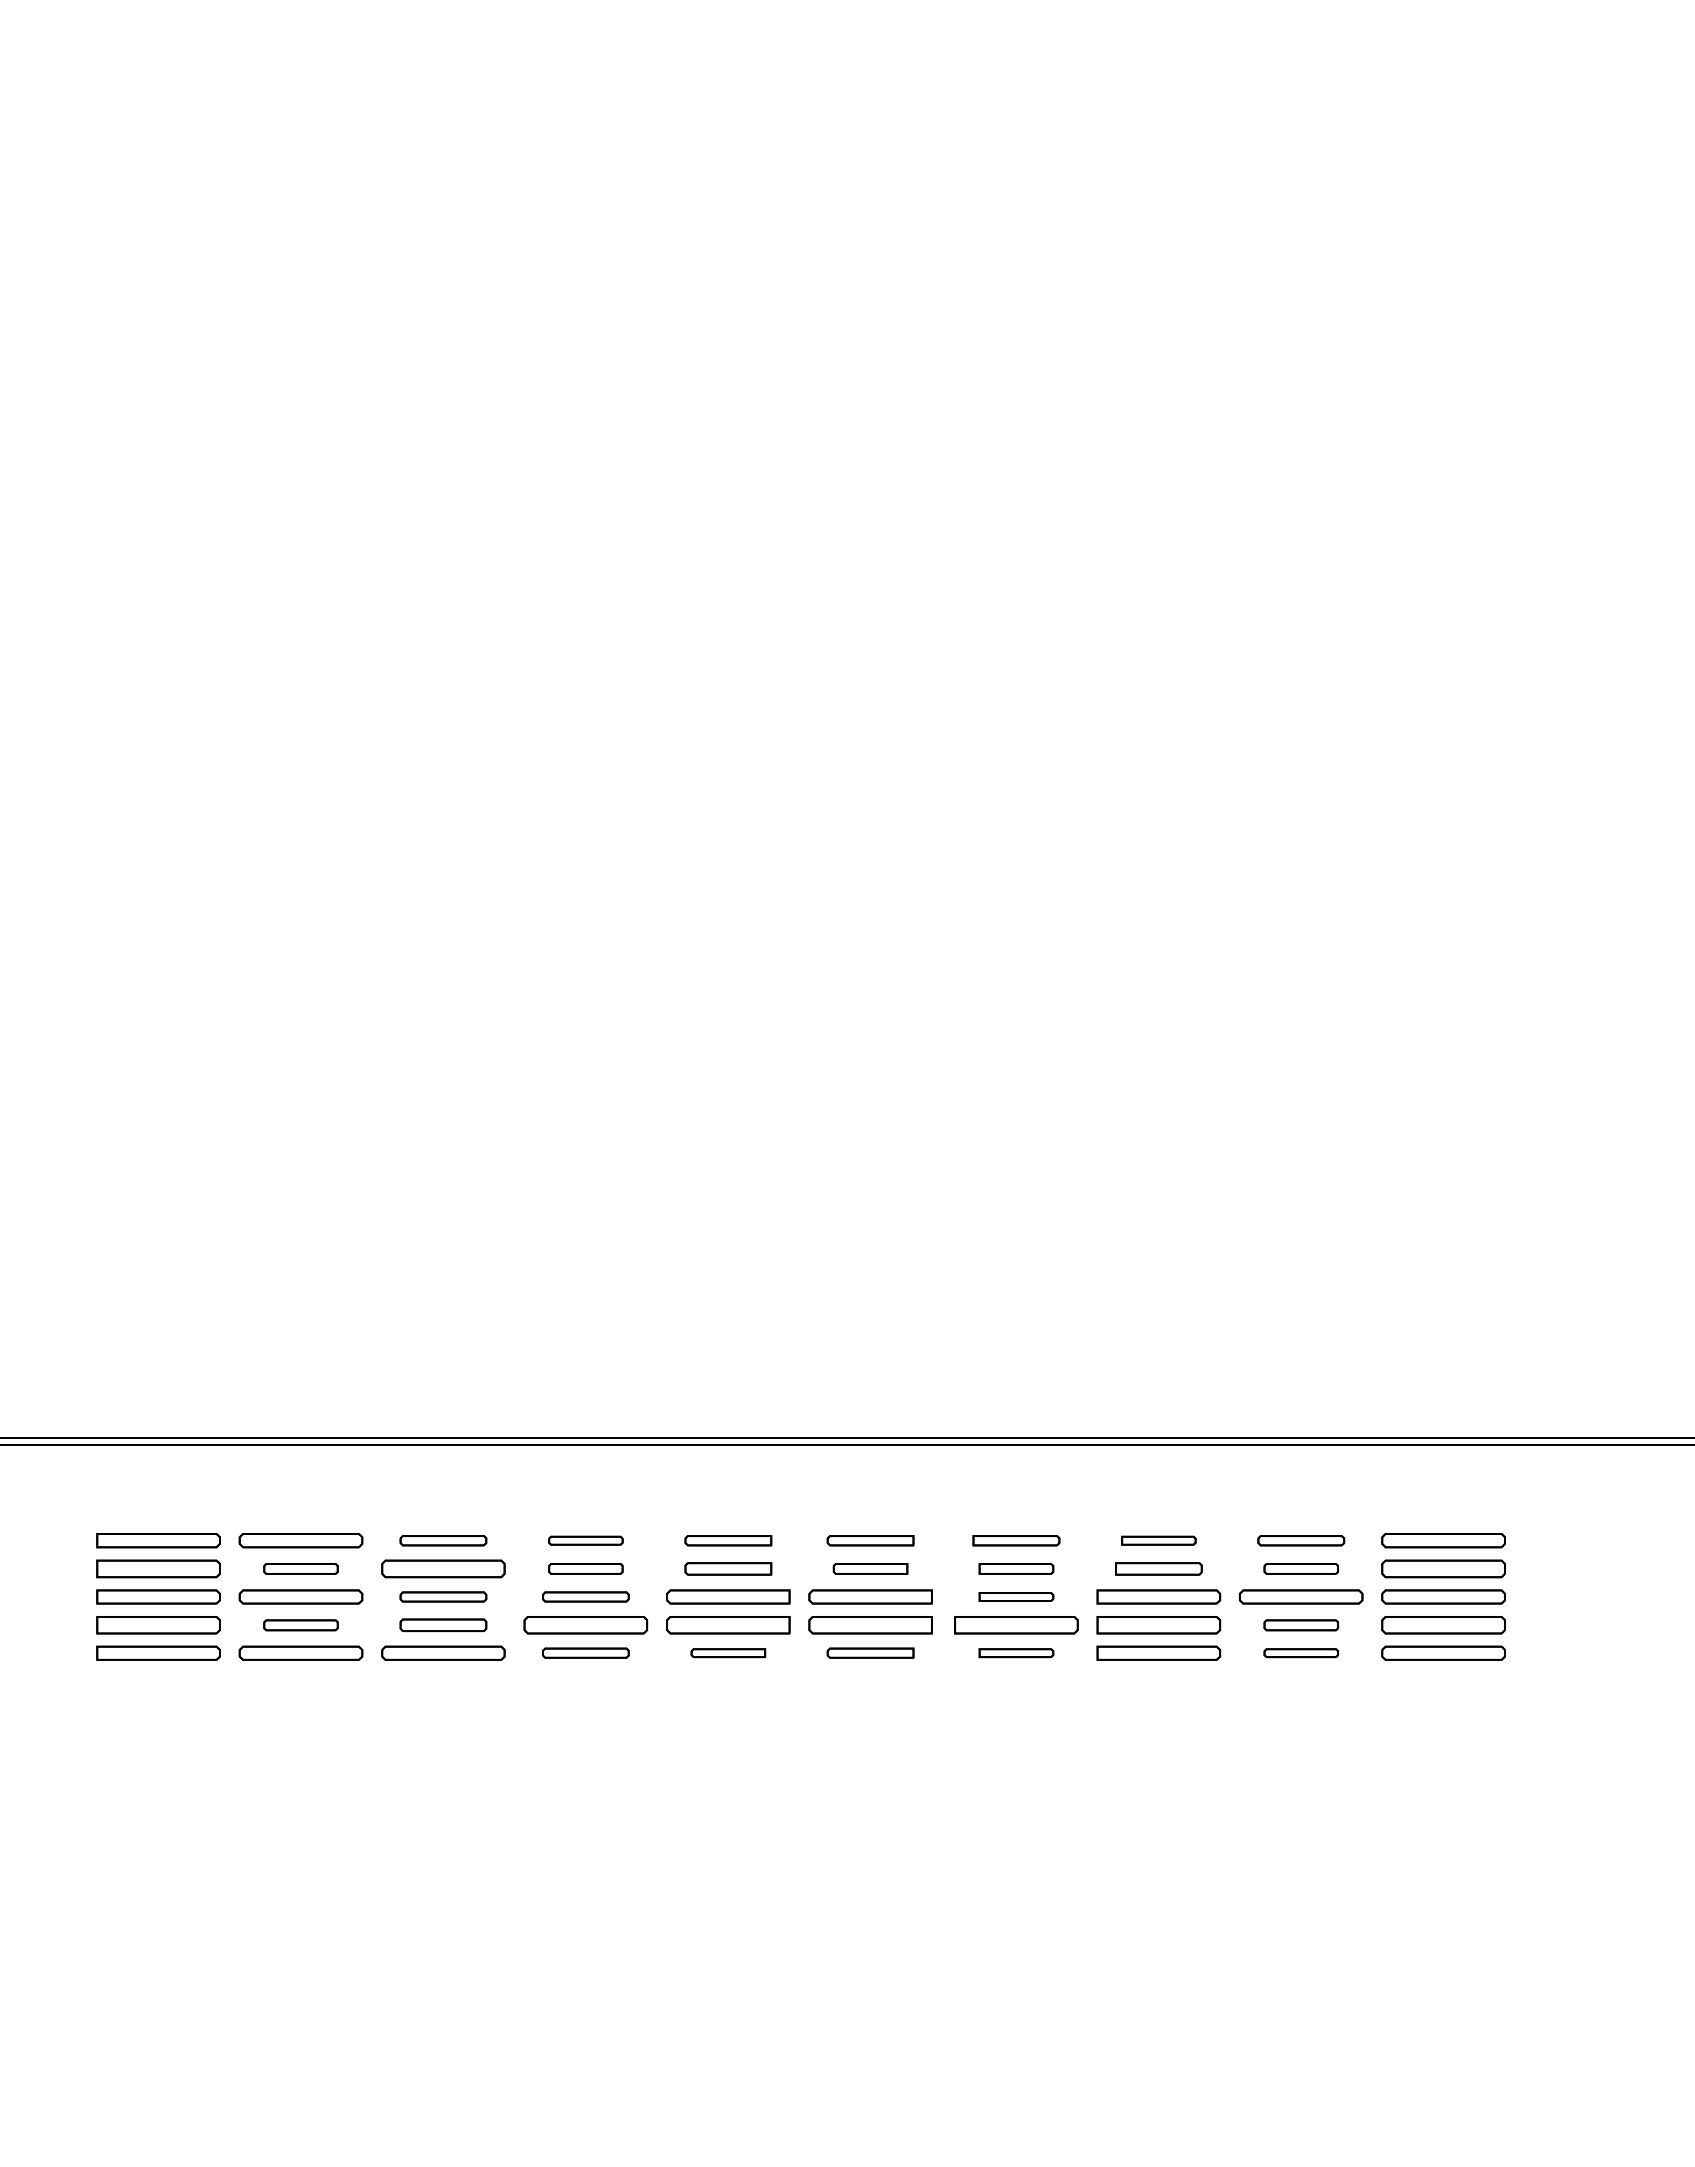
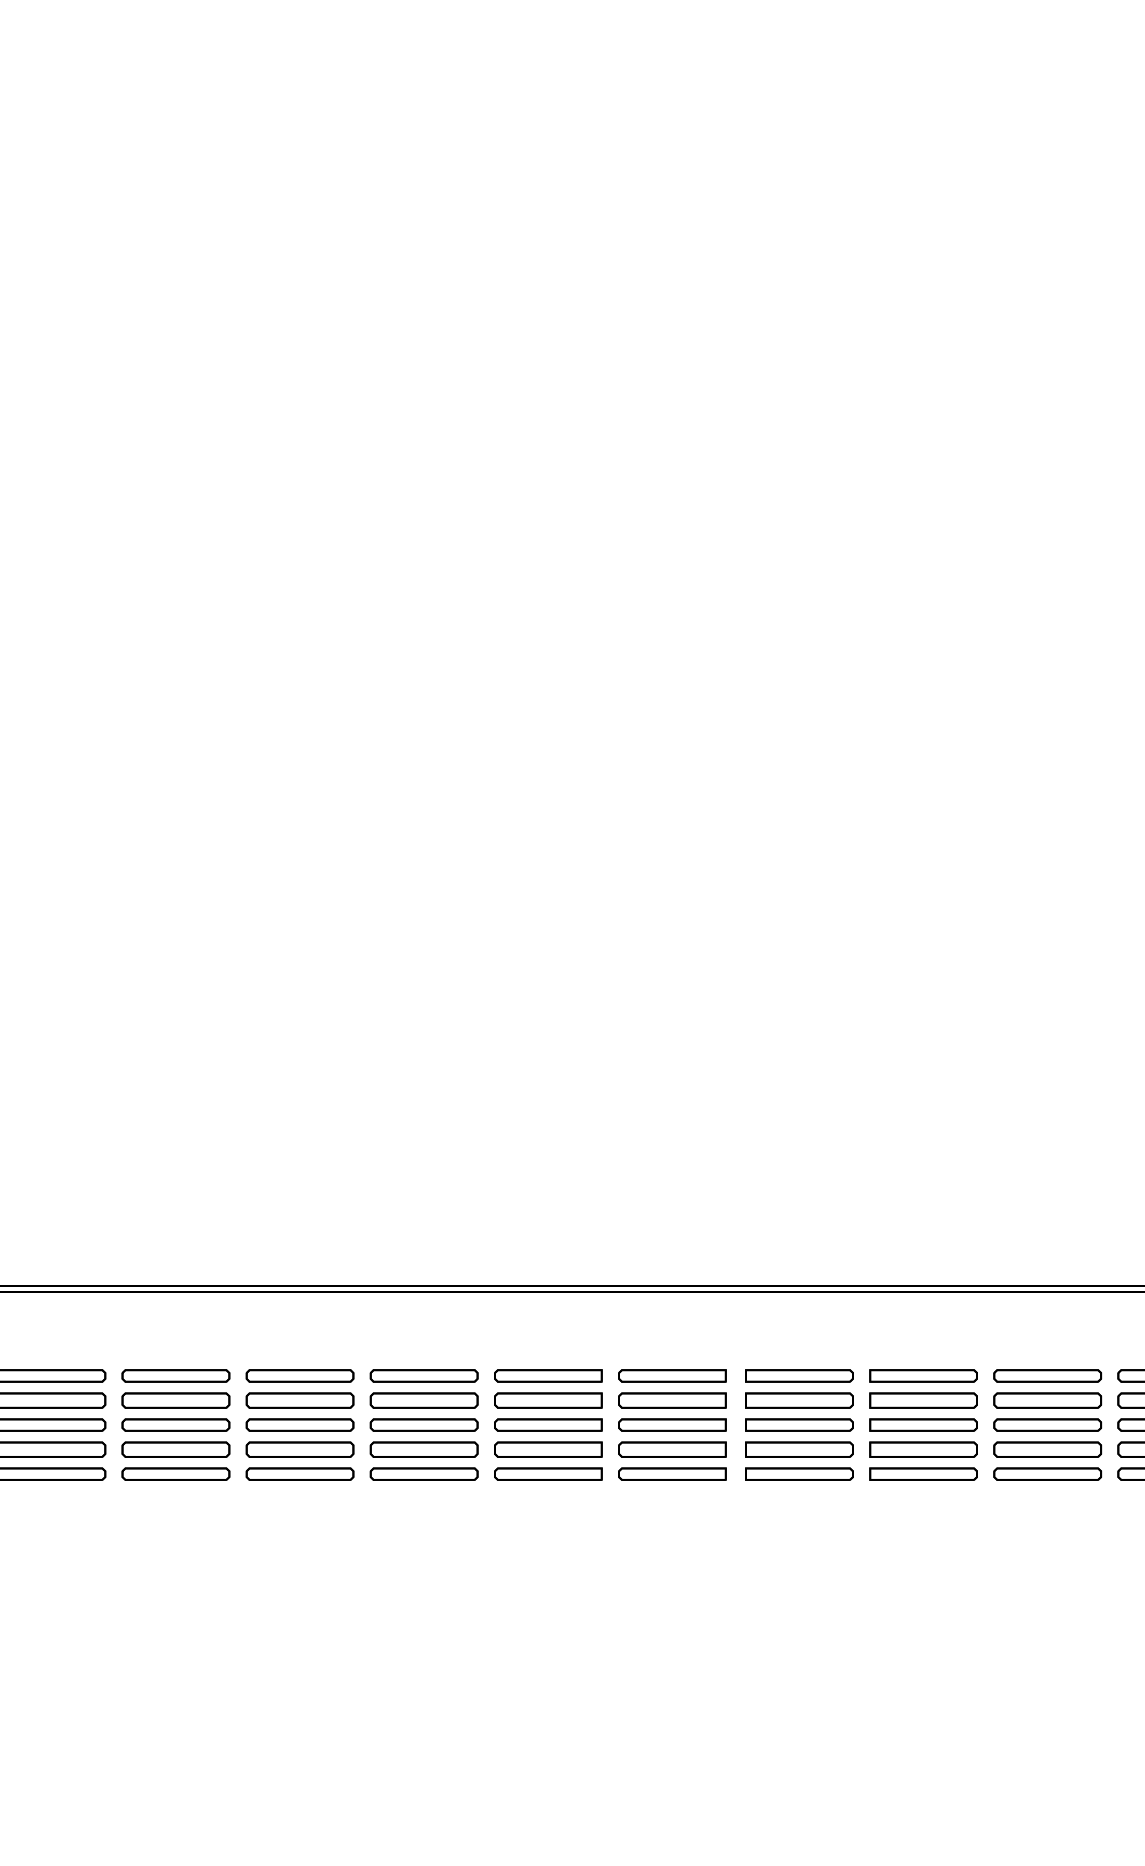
part: (443, 1540) -> (300, 1375), size x1.43
part: (585, 1540) -> (423, 1375), size x1.67
part: (728, 1540) -> (548, 1375), size x1.43
part: (870, 1540) -> (672, 1375), size x1.43
part: (1016, 1540) -> (799, 1375), size x1.43
part: (1158, 1540) -> (923, 1375), size x1.67
part: (1301, 1540) -> (1047, 1375), size x1.43
part: (300, 1568) -> (175, 1400), size x1.67
part: (585, 1568) -> (423, 1400), size x1.67
part: (728, 1568) -> (548, 1400), size x1.43
part: (870, 1568) -> (672, 1400), size x1.67
part: (1016, 1568) -> (799, 1400), size x1.67
part: (1158, 1568) -> (923, 1400), size x1.43
part: (1301, 1568) -> (1047, 1400), size x1.67
part: (443, 1596) -> (300, 1424), size x1.43
part: (585, 1596) -> (423, 1424), size x1.43
part: (1016, 1596) -> (799, 1424), size x1.67
part: (300, 1625) -> (175, 1449), size x1.67
part: (443, 1625) -> (300, 1449), size x1.43
part: (1301, 1625) -> (1047, 1449), size x1.67
part: (585, 1652) -> (423, 1473), size x1.43
part: (728, 1652) -> (548, 1473), size x1.67
part: (870, 1652) -> (672, 1473), size x1.43
part: (1016, 1652) -> (799, 1473), size x1.67
part: (1301, 1652) -> (1047, 1473), size x1.67

